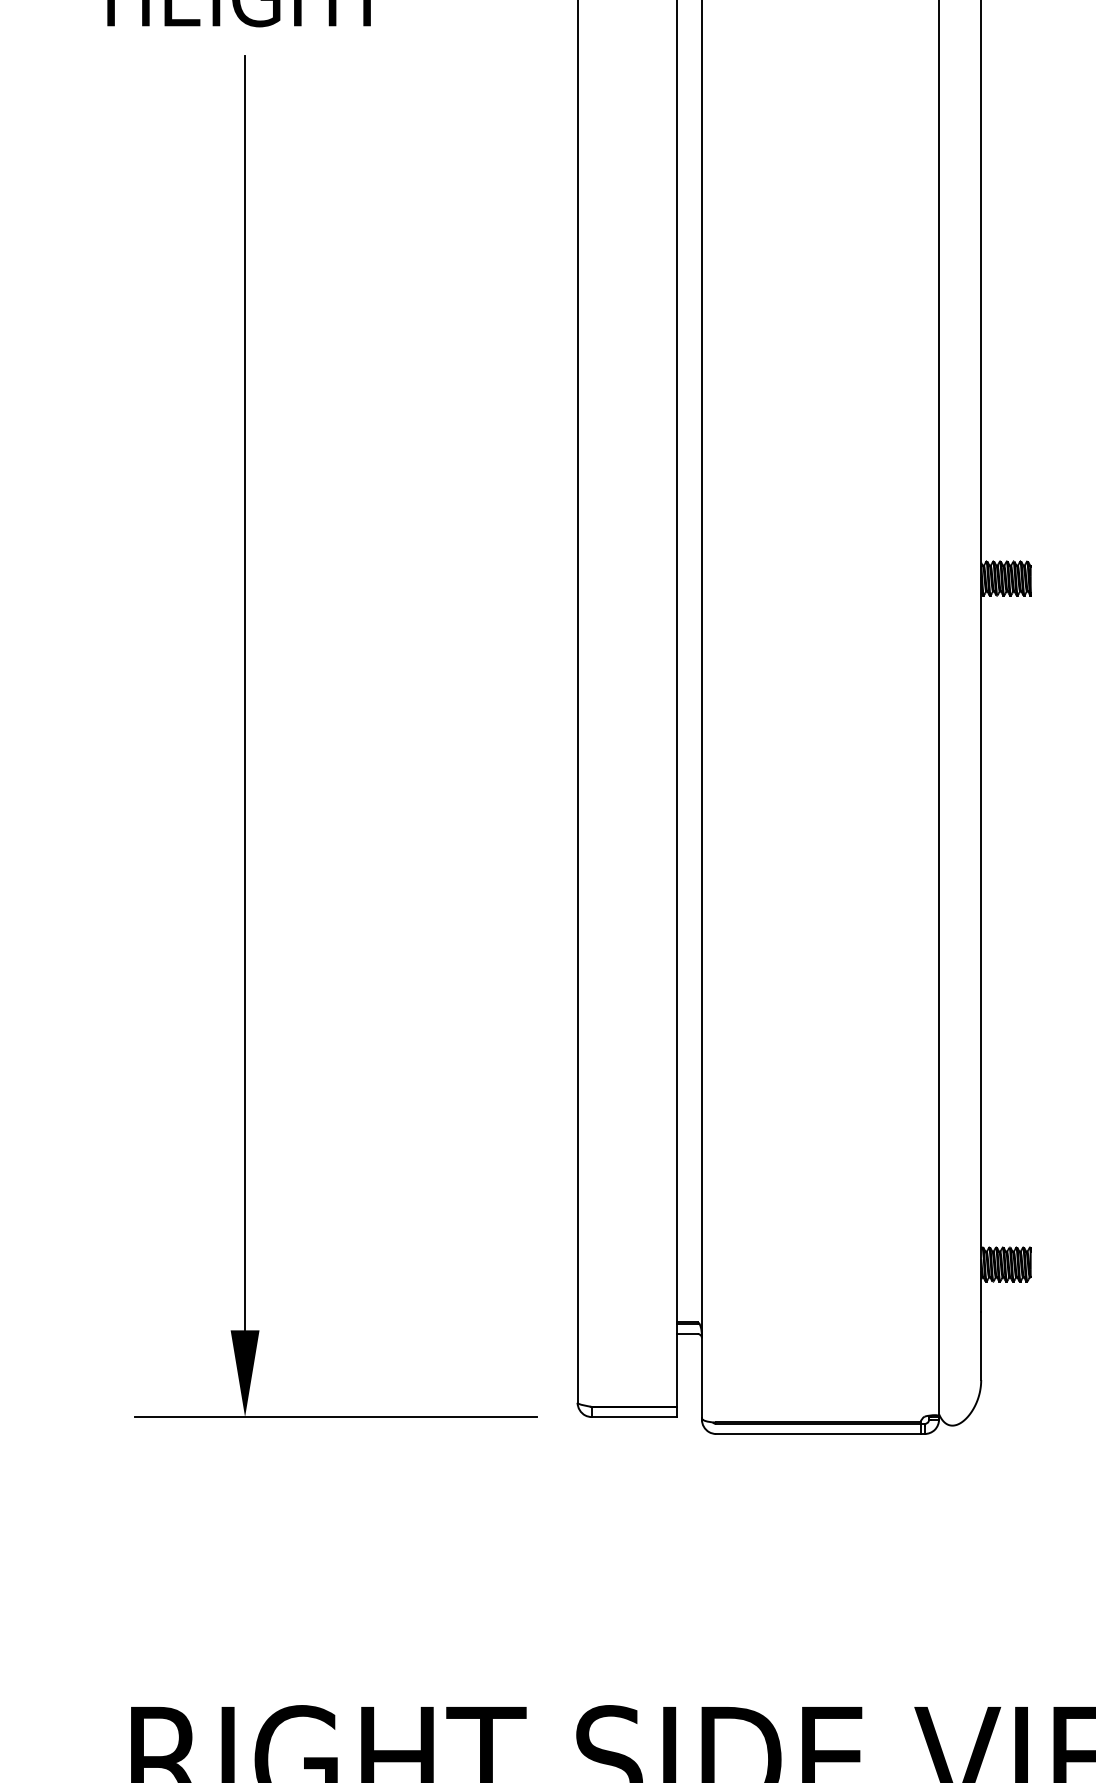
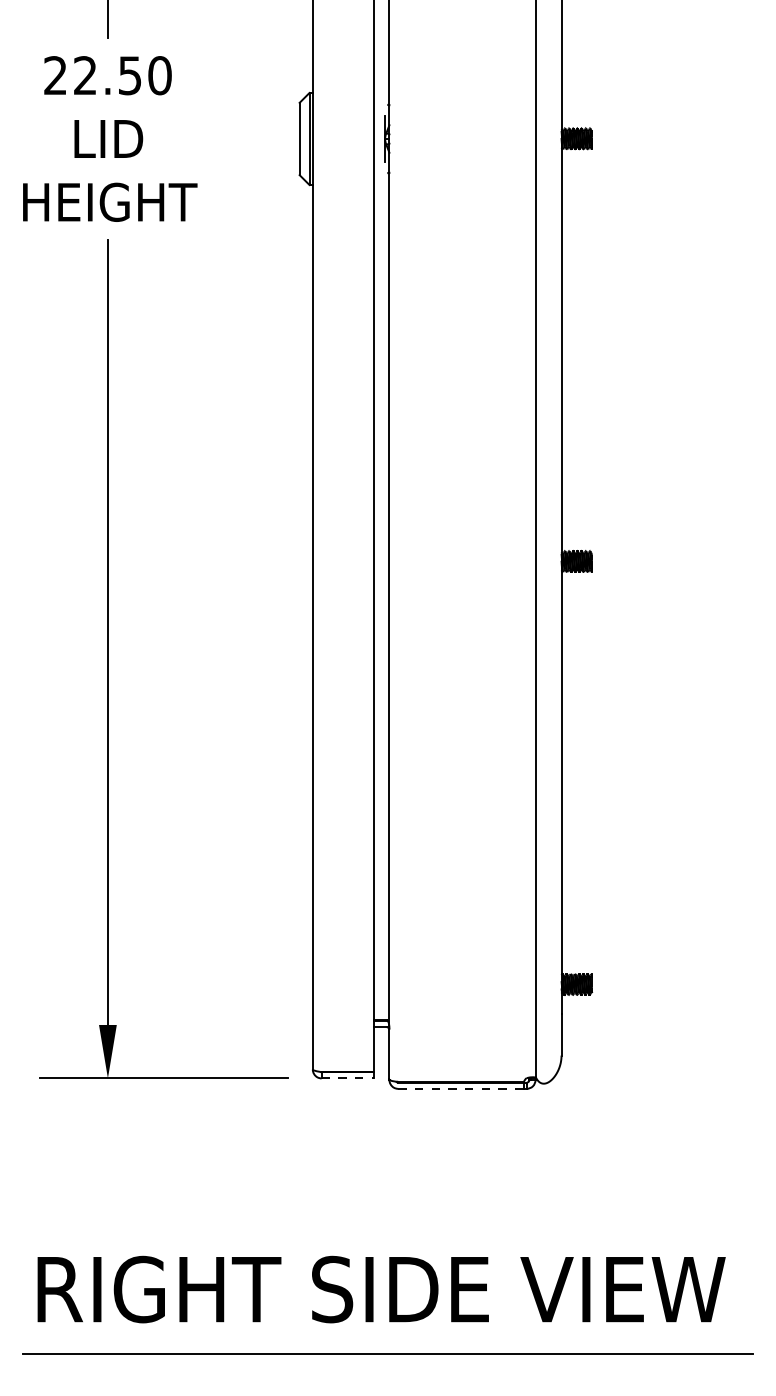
line: (635, 1417) -> (348, 1078), solid -> dashed
line: (818, 1433) -> (461, 1088), solid -> dashed

